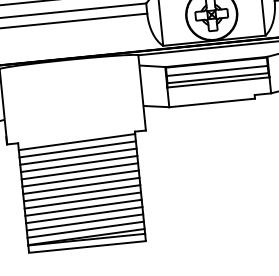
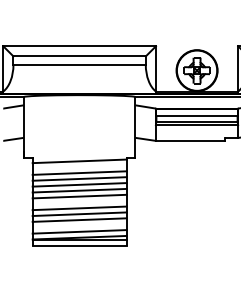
line: (77, 149) -> (79, 167), removed
line: (81, 193) -> (79, 202), removed
line: (84, 221) -> (79, 225), removed

